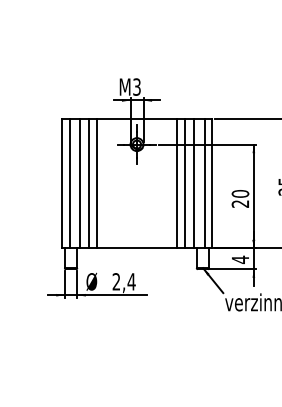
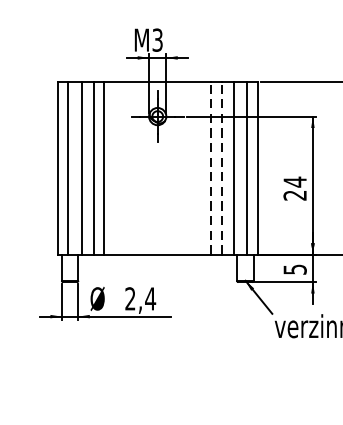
line: (177, 183) -> (211, 168), solid -> dashed
line: (185, 183) -> (222, 168), solid -> dashed
text: (240, 193) -> (295, 181), 20 -> 24
text: (240, 259) -> (295, 269), 4 -> 5

